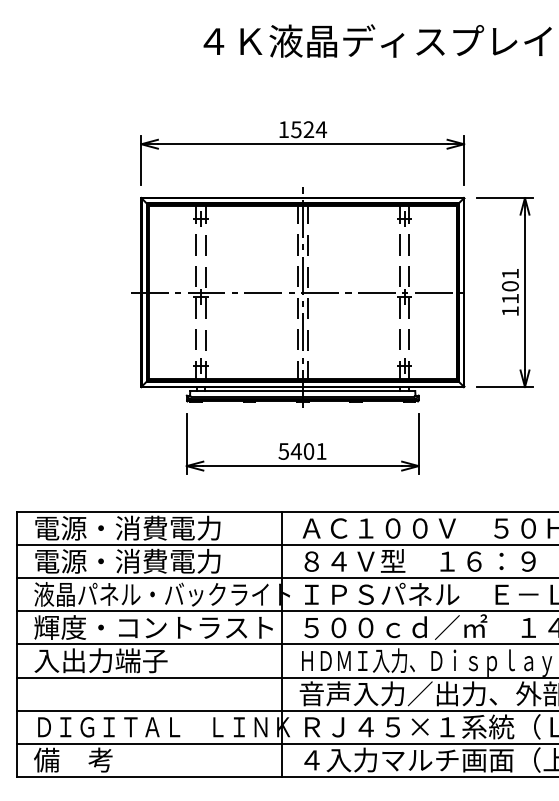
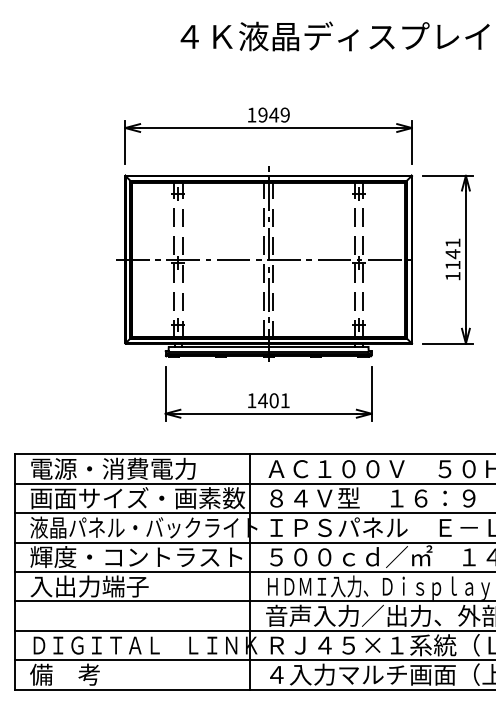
text: (309, 129) -> (274, 114), 1524 -> 1949
text: (510, 286) -> (453, 254), 1101 -> 1141
text: (283, 451) -> (251, 400), 5401 -> 1401
text: (155, 560) -> (137, 497), 電源・消費電力 -> 画面サイズ・画素数

